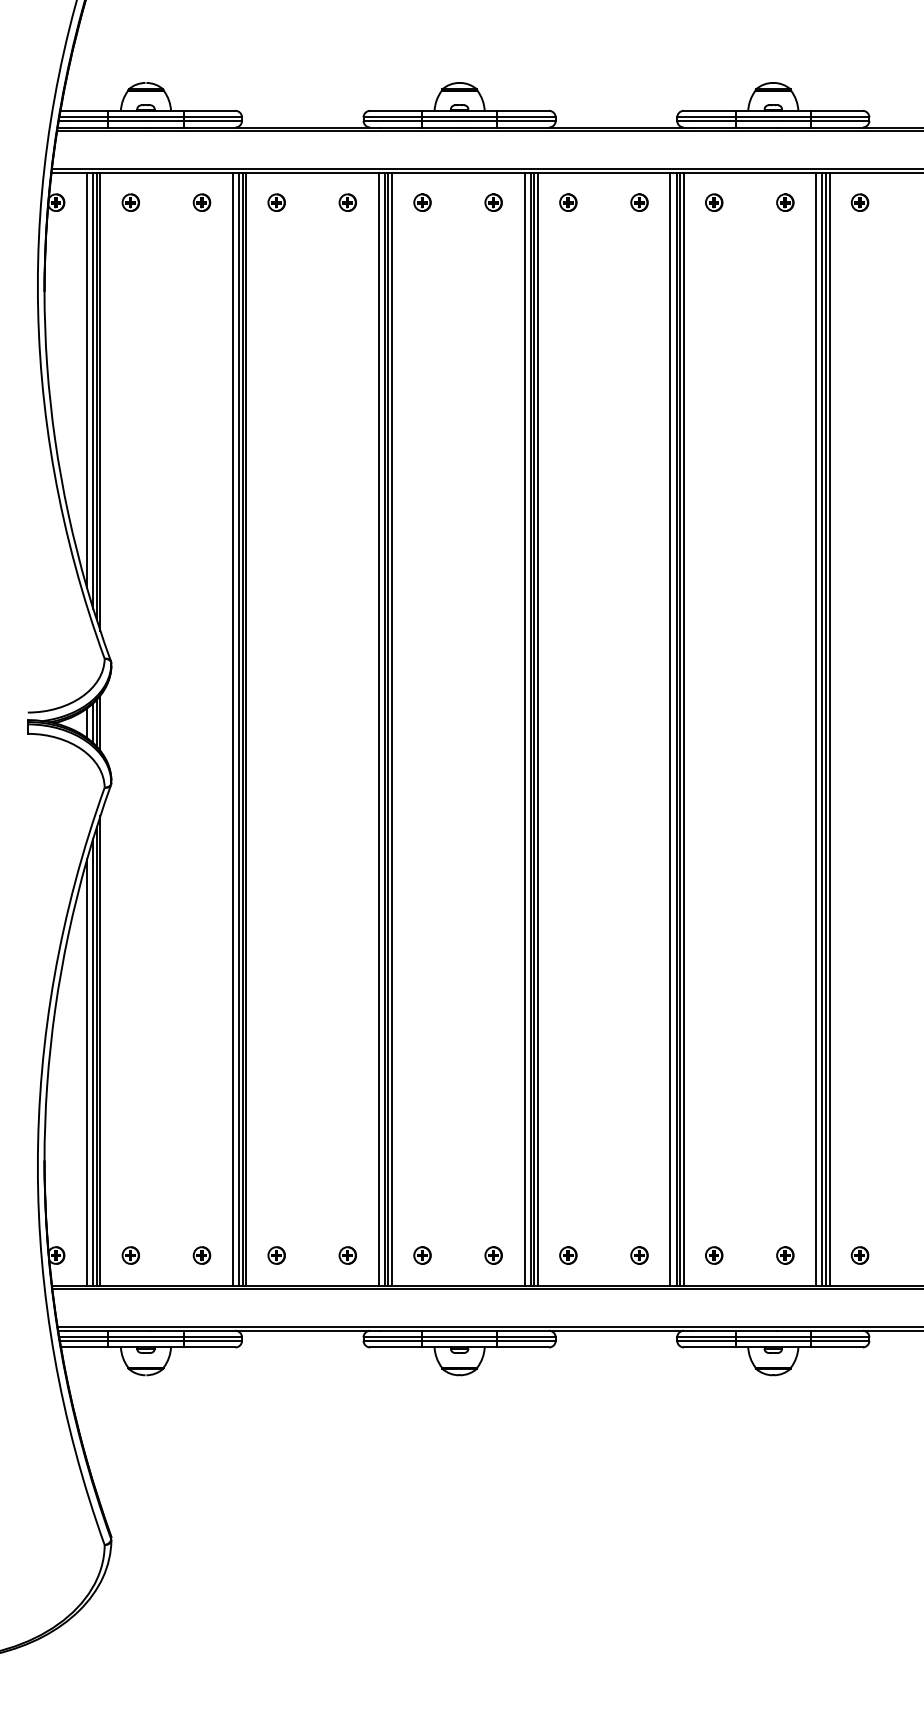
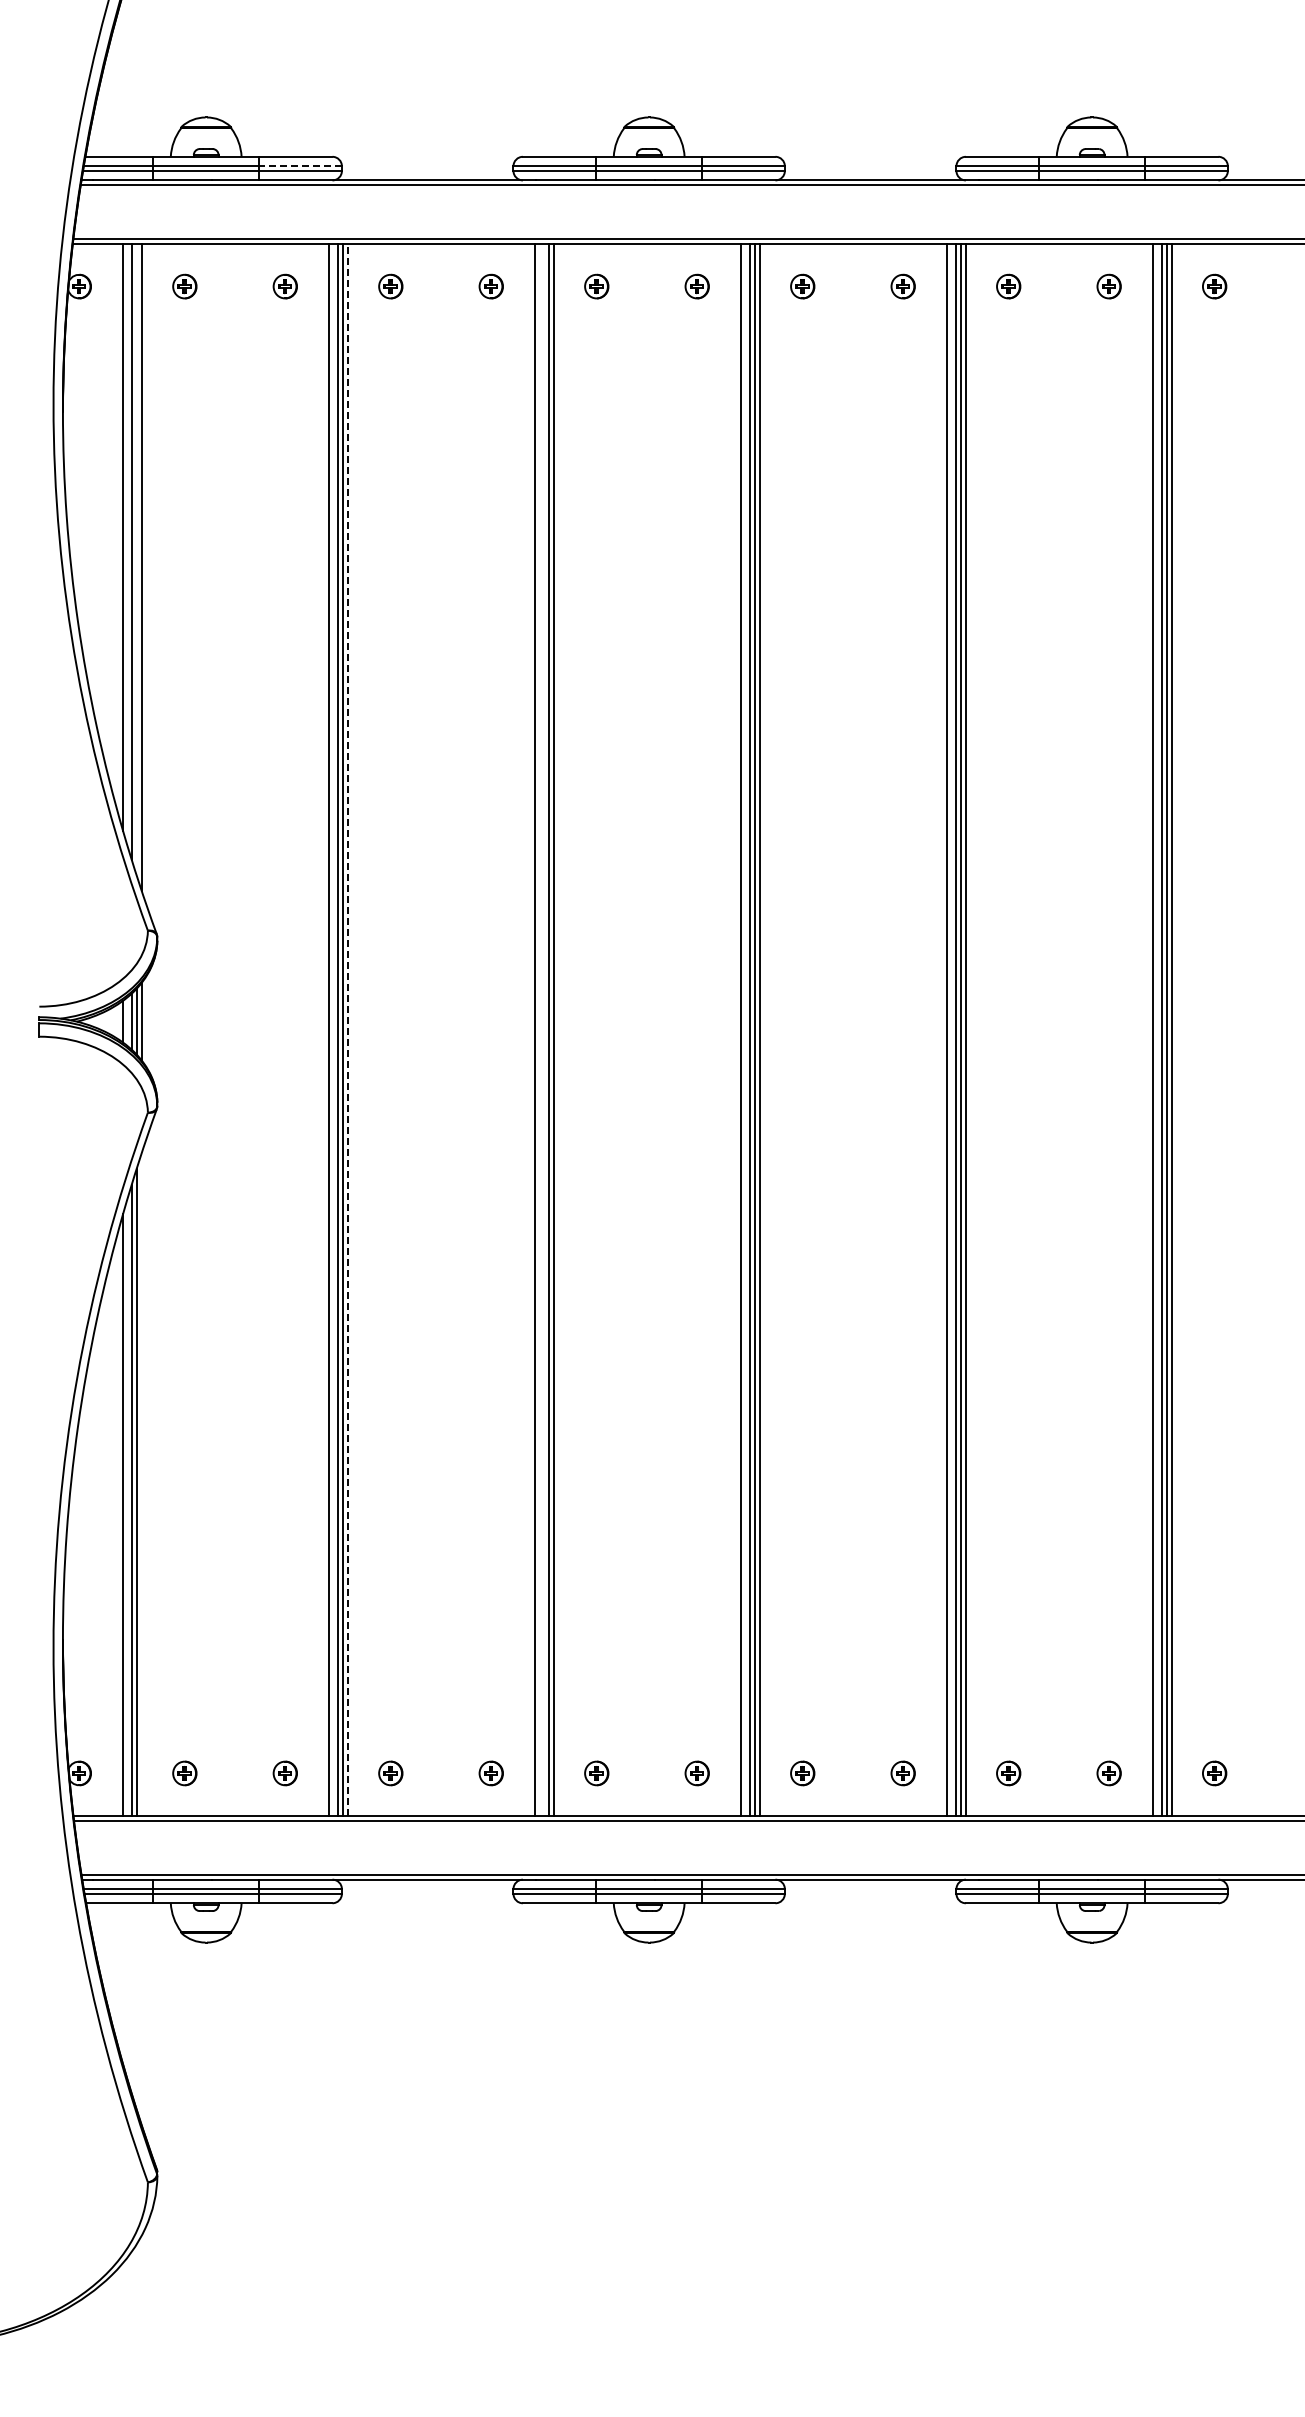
line: (212, 117) -> (300, 166), solid -> dashed
line: (96, 395) -> (136, 559), removed
line: (384, 728) -> (543, 1029), removed
line: (246, 729) -> (347, 1030), solid -> dashed
line: (100, 1050) -> (141, 1483), removed

